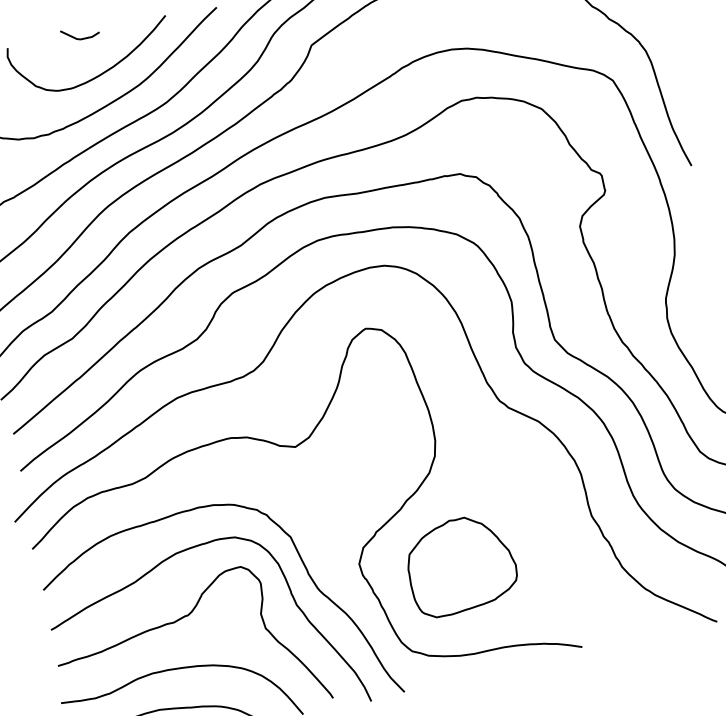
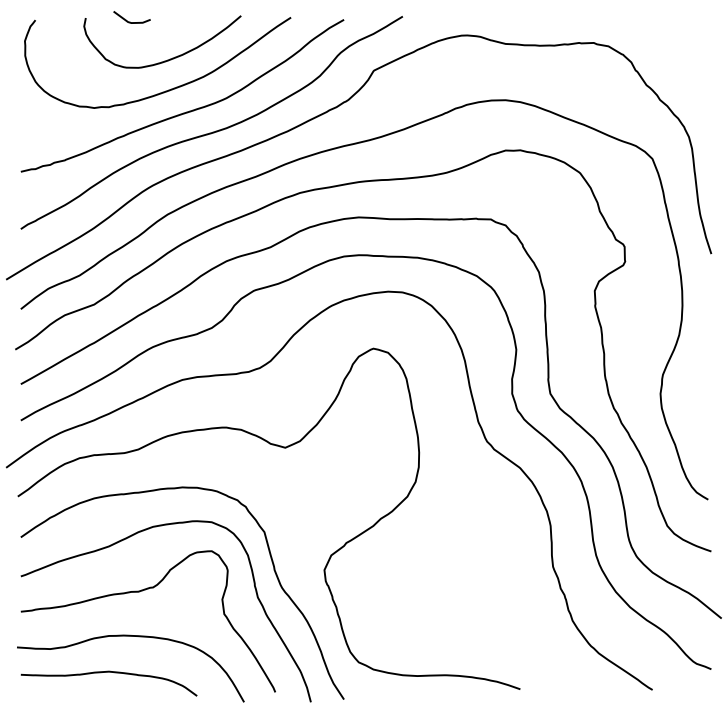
line: (79, 38) -> (130, 21), moved
part: (460, 564) -> (420, 589), removed

